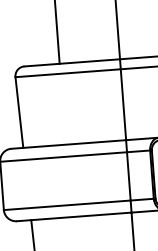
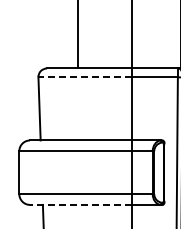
line: (68, 73) -> (85, 77), solid -> dashed
line: (73, 216) -> (80, 204), solid -> dashed

